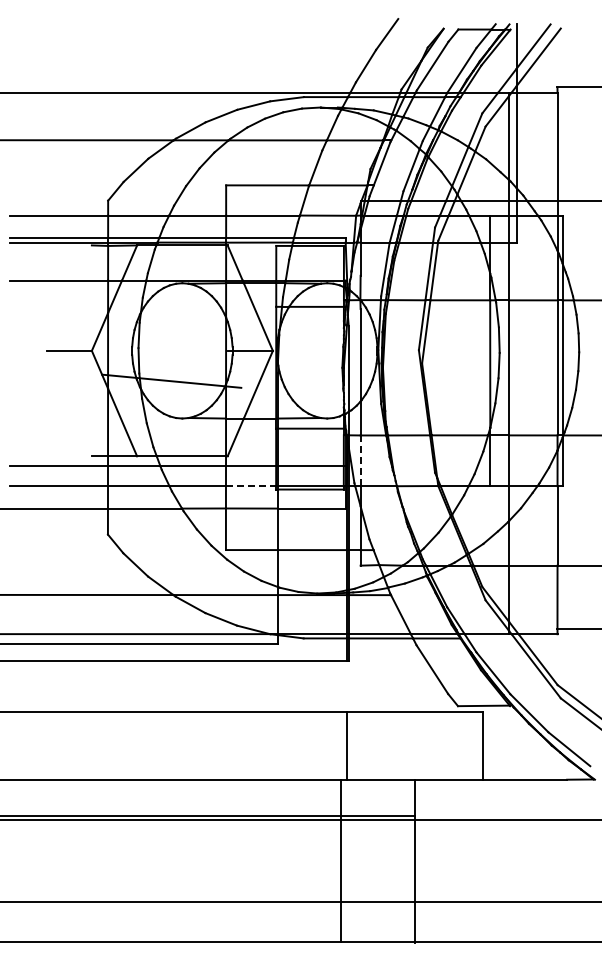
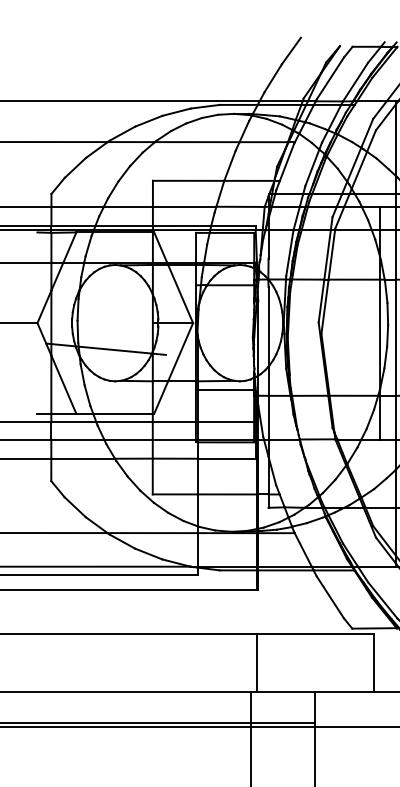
line: (360, 461) -> (268, 418), dashed -> solid
line: (251, 486) -> (174, 439), dashed -> solid

